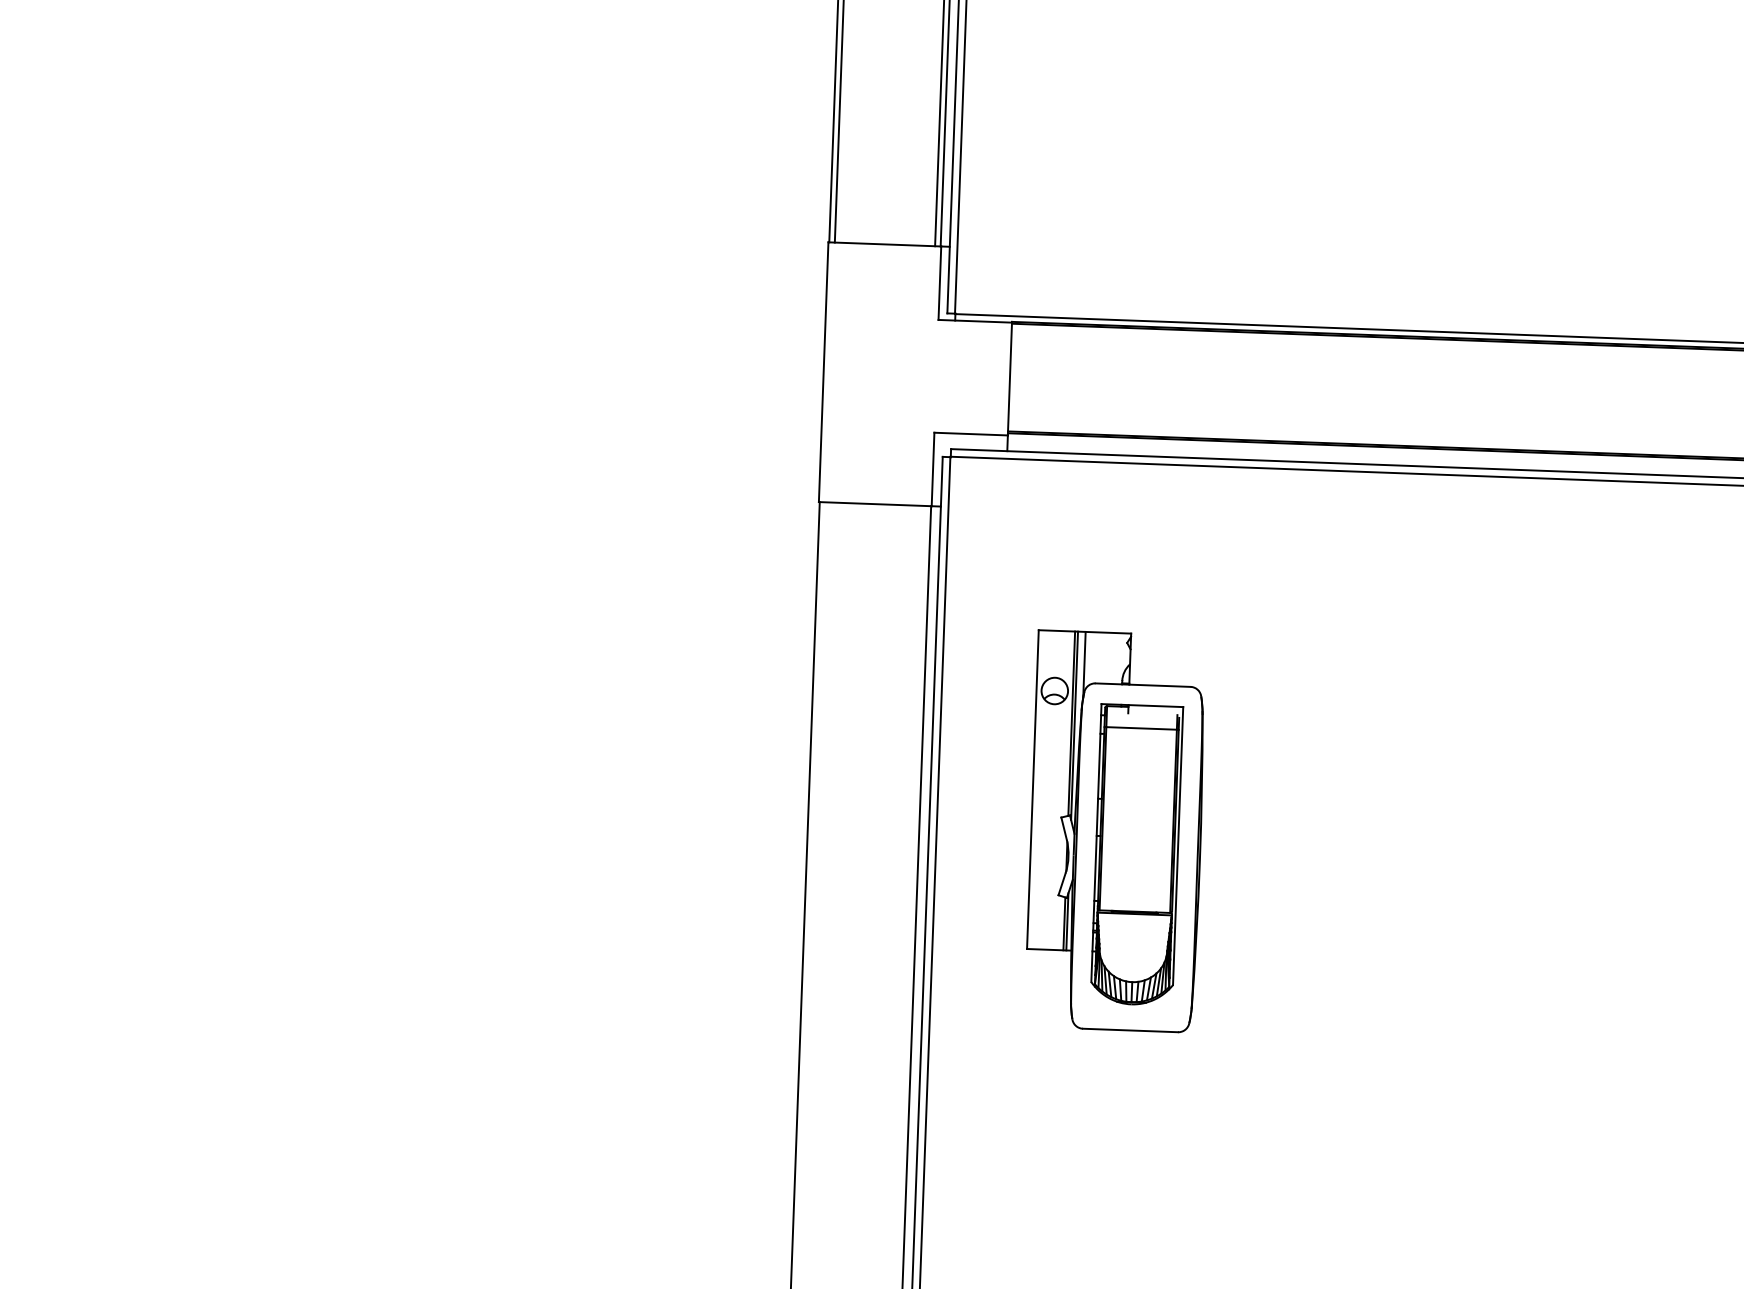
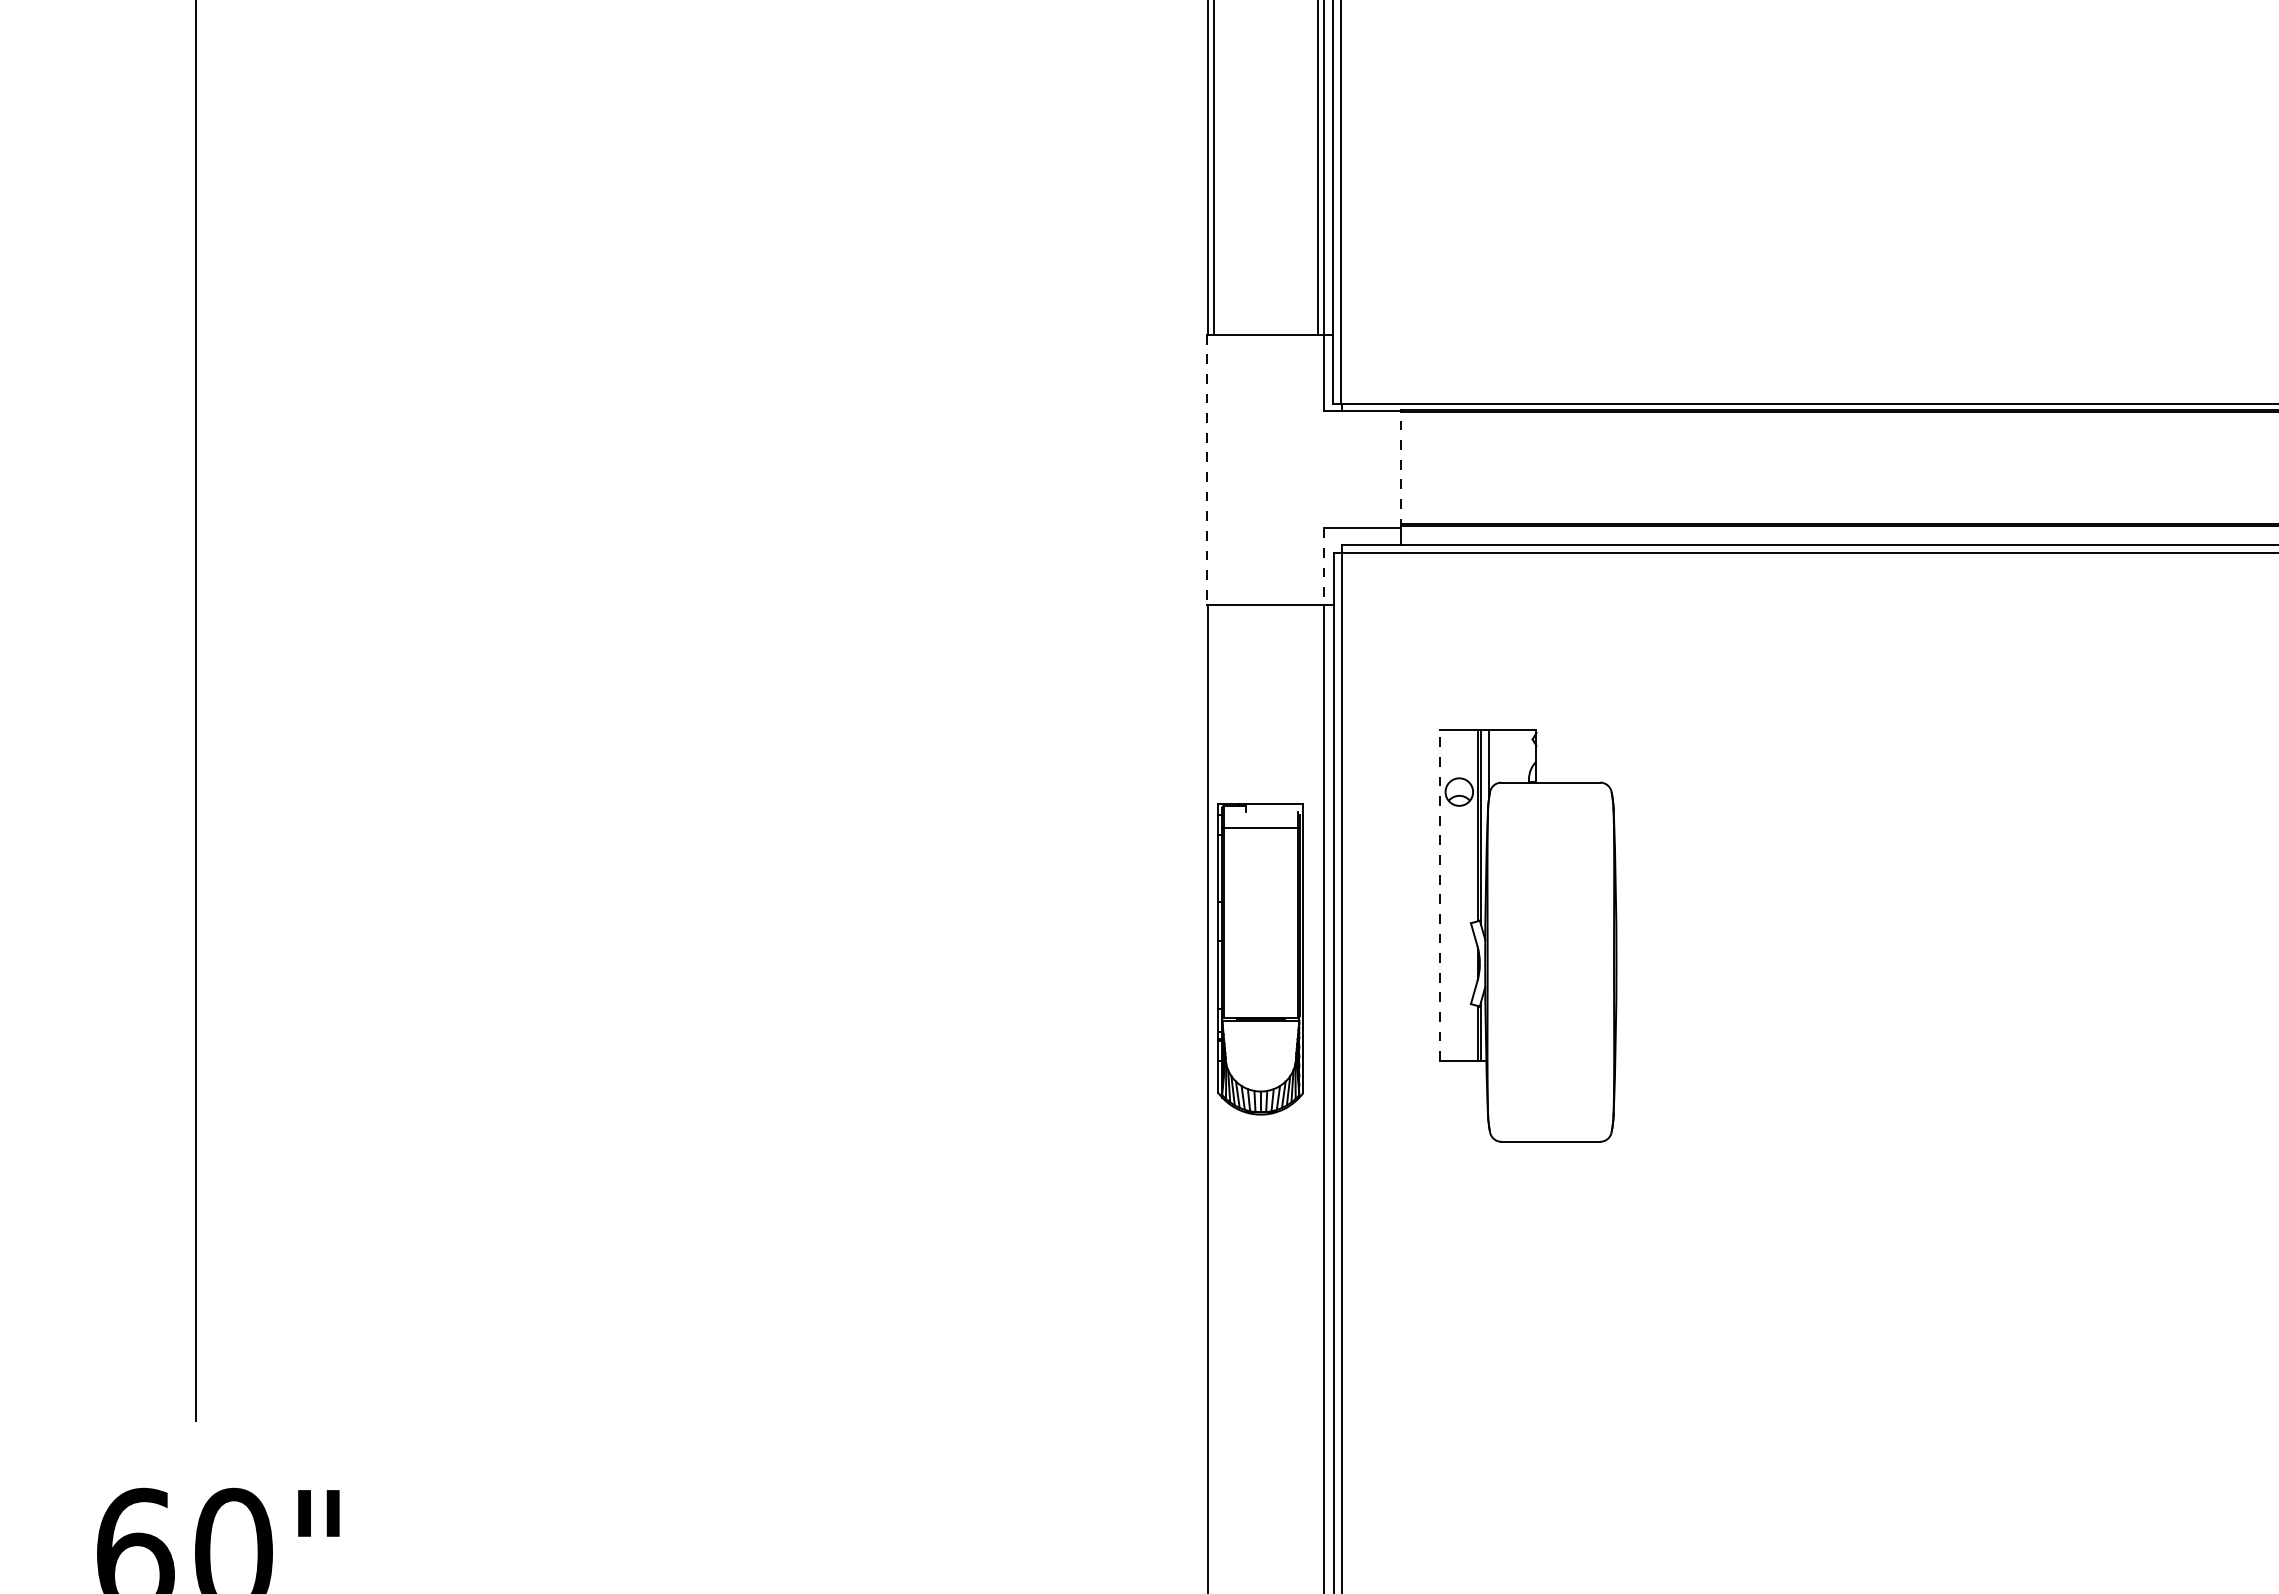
line: (823, 372) -> (1207, 470), solid -> dashed
line: (1009, 378) -> (1400, 469), solid -> dashed
line: (933, 470) -> (1324, 567), solid -> dashed
line: (1033, 789) -> (1440, 895), solid -> dashed
part: (1136, 855) -> (1260, 959), moved

